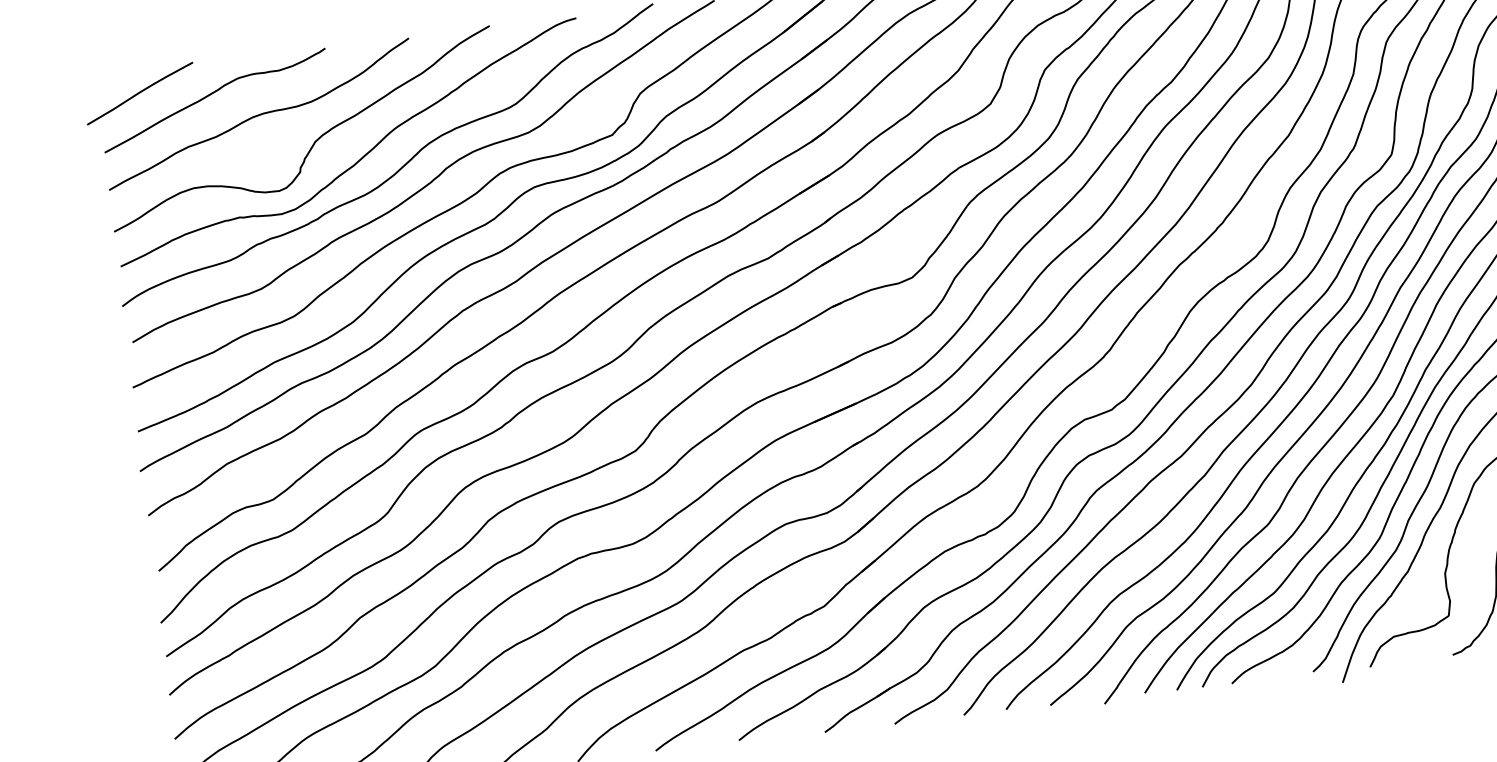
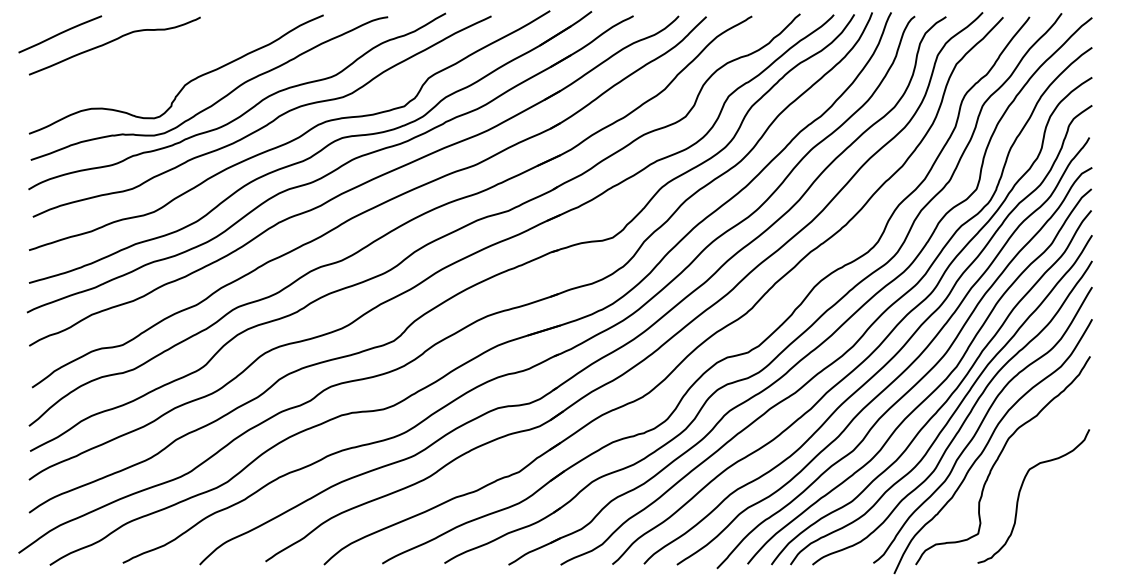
curve: (258, 113) -> (145, 59), removed

